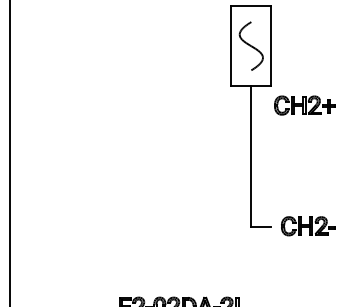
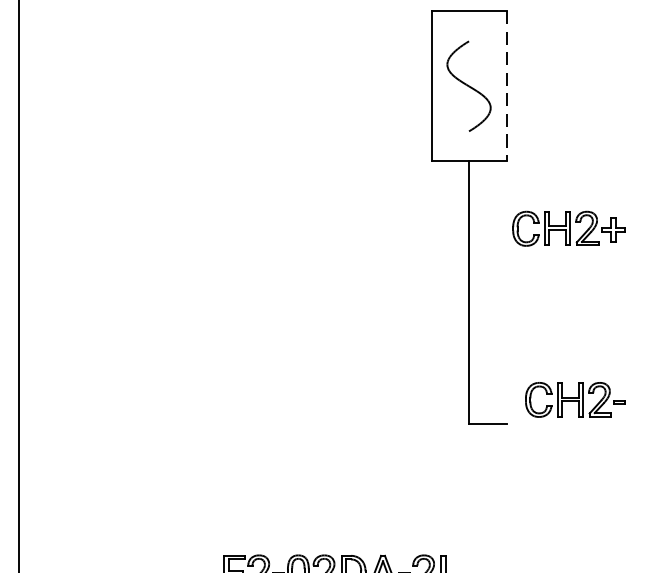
line: (271, 46) -> (506, 86), solid -> dashed
part: (304, 105) -> (568, 228), moved
part: (308, 226) -> (575, 400), moved

